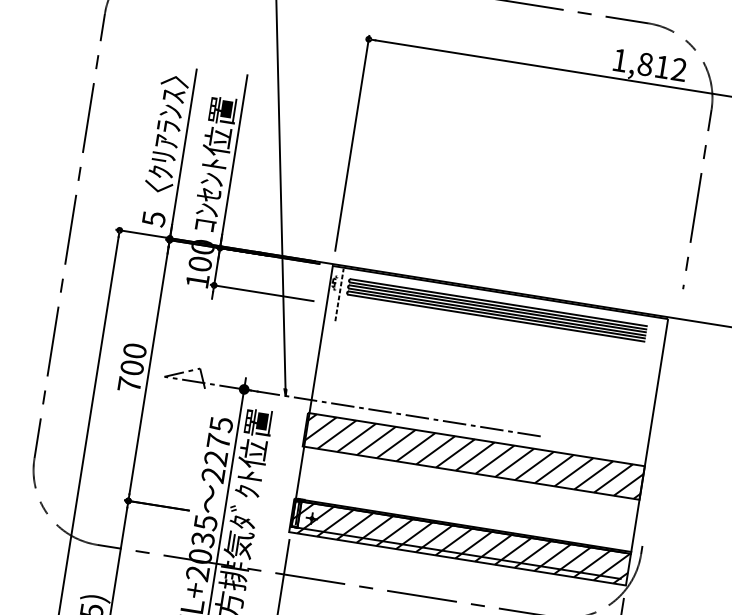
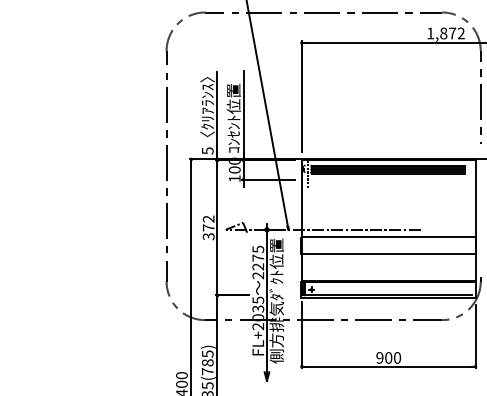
text: (662, 67) -> (452, 33), 1,812 -> 1,872
text: (131, 367) -> (208, 227), 700 -> 372
hatch: (474, 454) -> (388, 244), removed
hatch: (460, 541) -> (388, 289), removed

